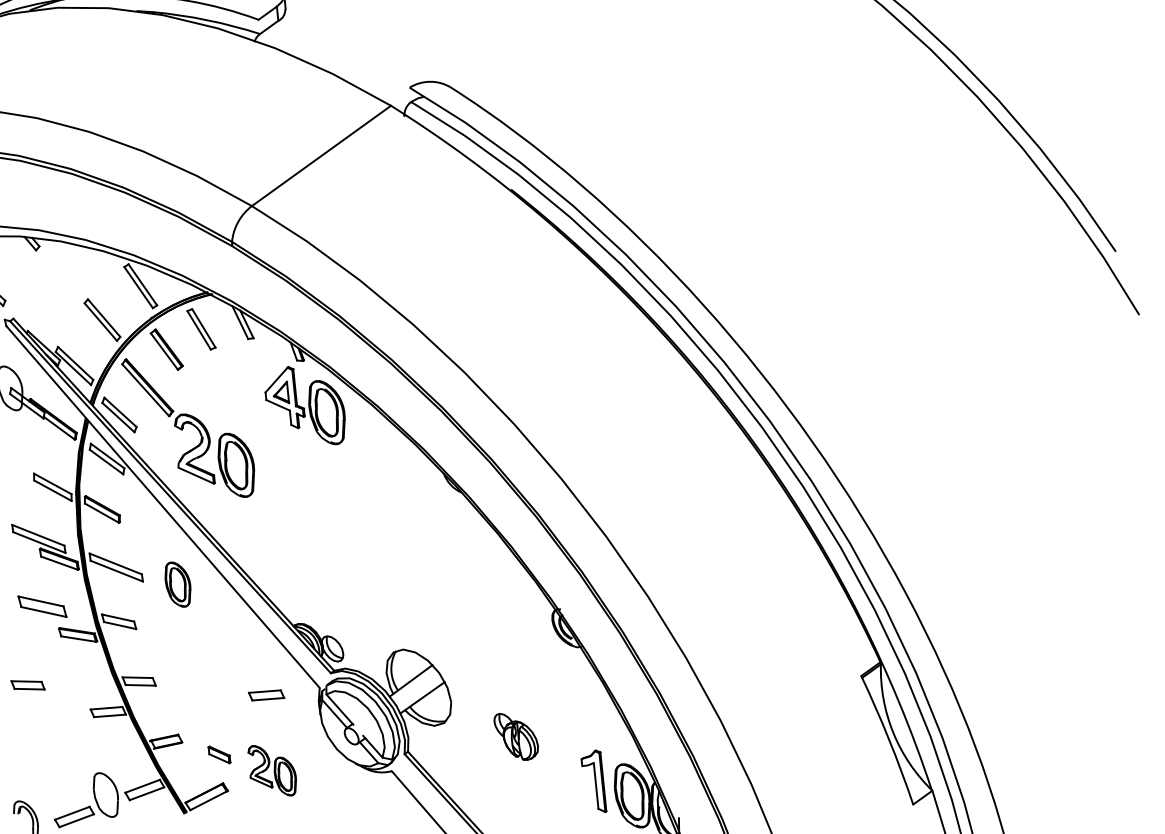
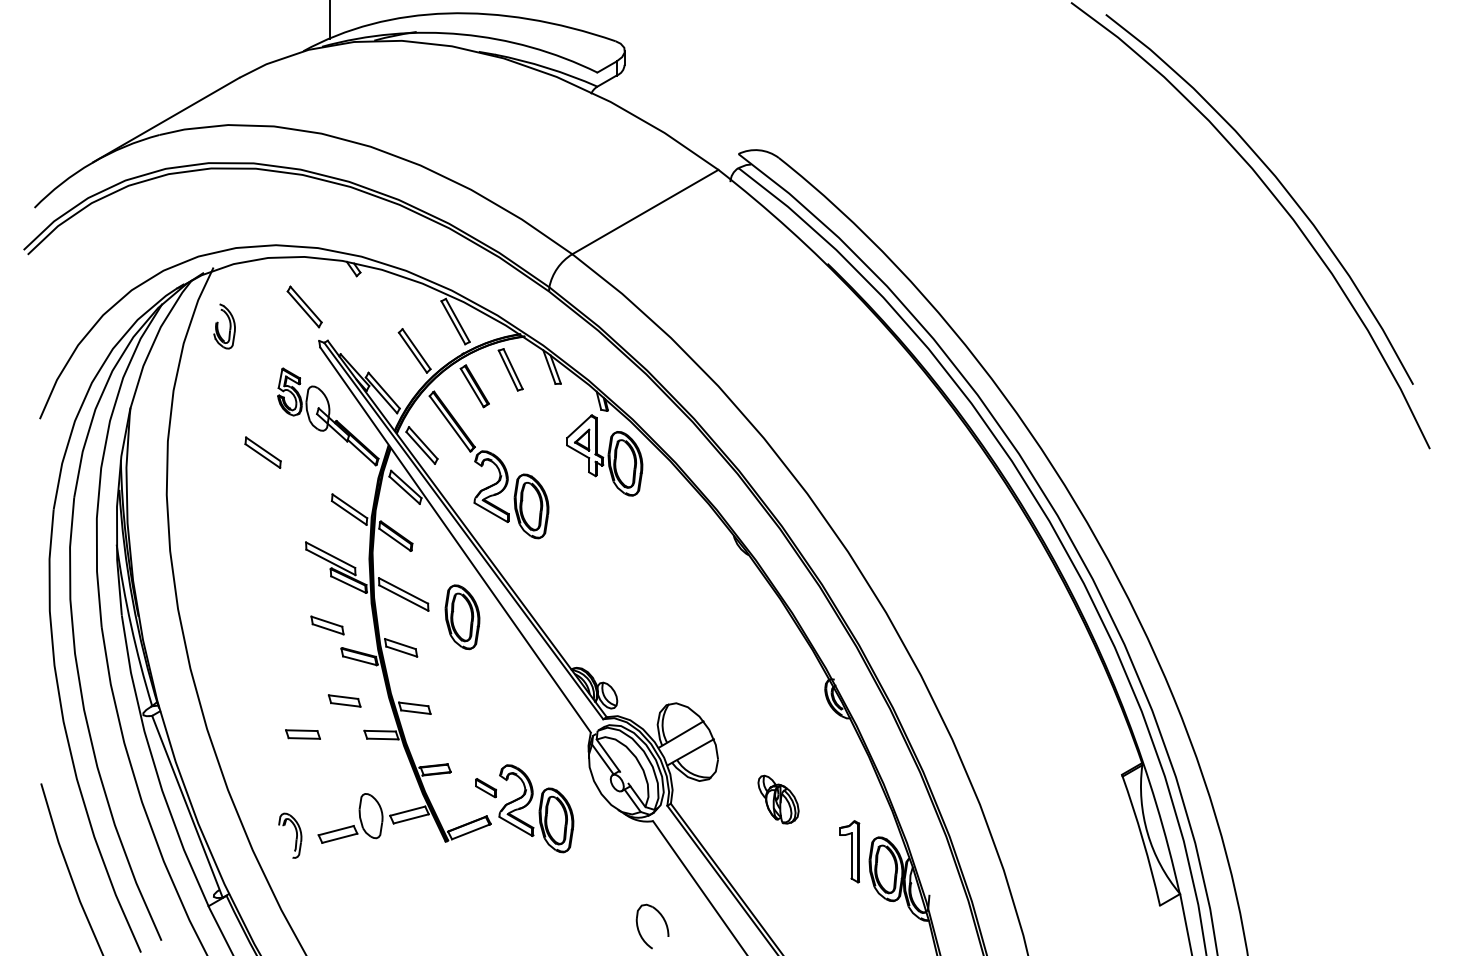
part: (178, 584) -> (462, 617), size x1.43
part: (42, 606) -> (327, 625), size x0.71
part: (27, 684) -> (344, 700), moved
part: (266, 695) -> (302, 734), moved
part: (272, 770) -> (536, 808), size x1.67

